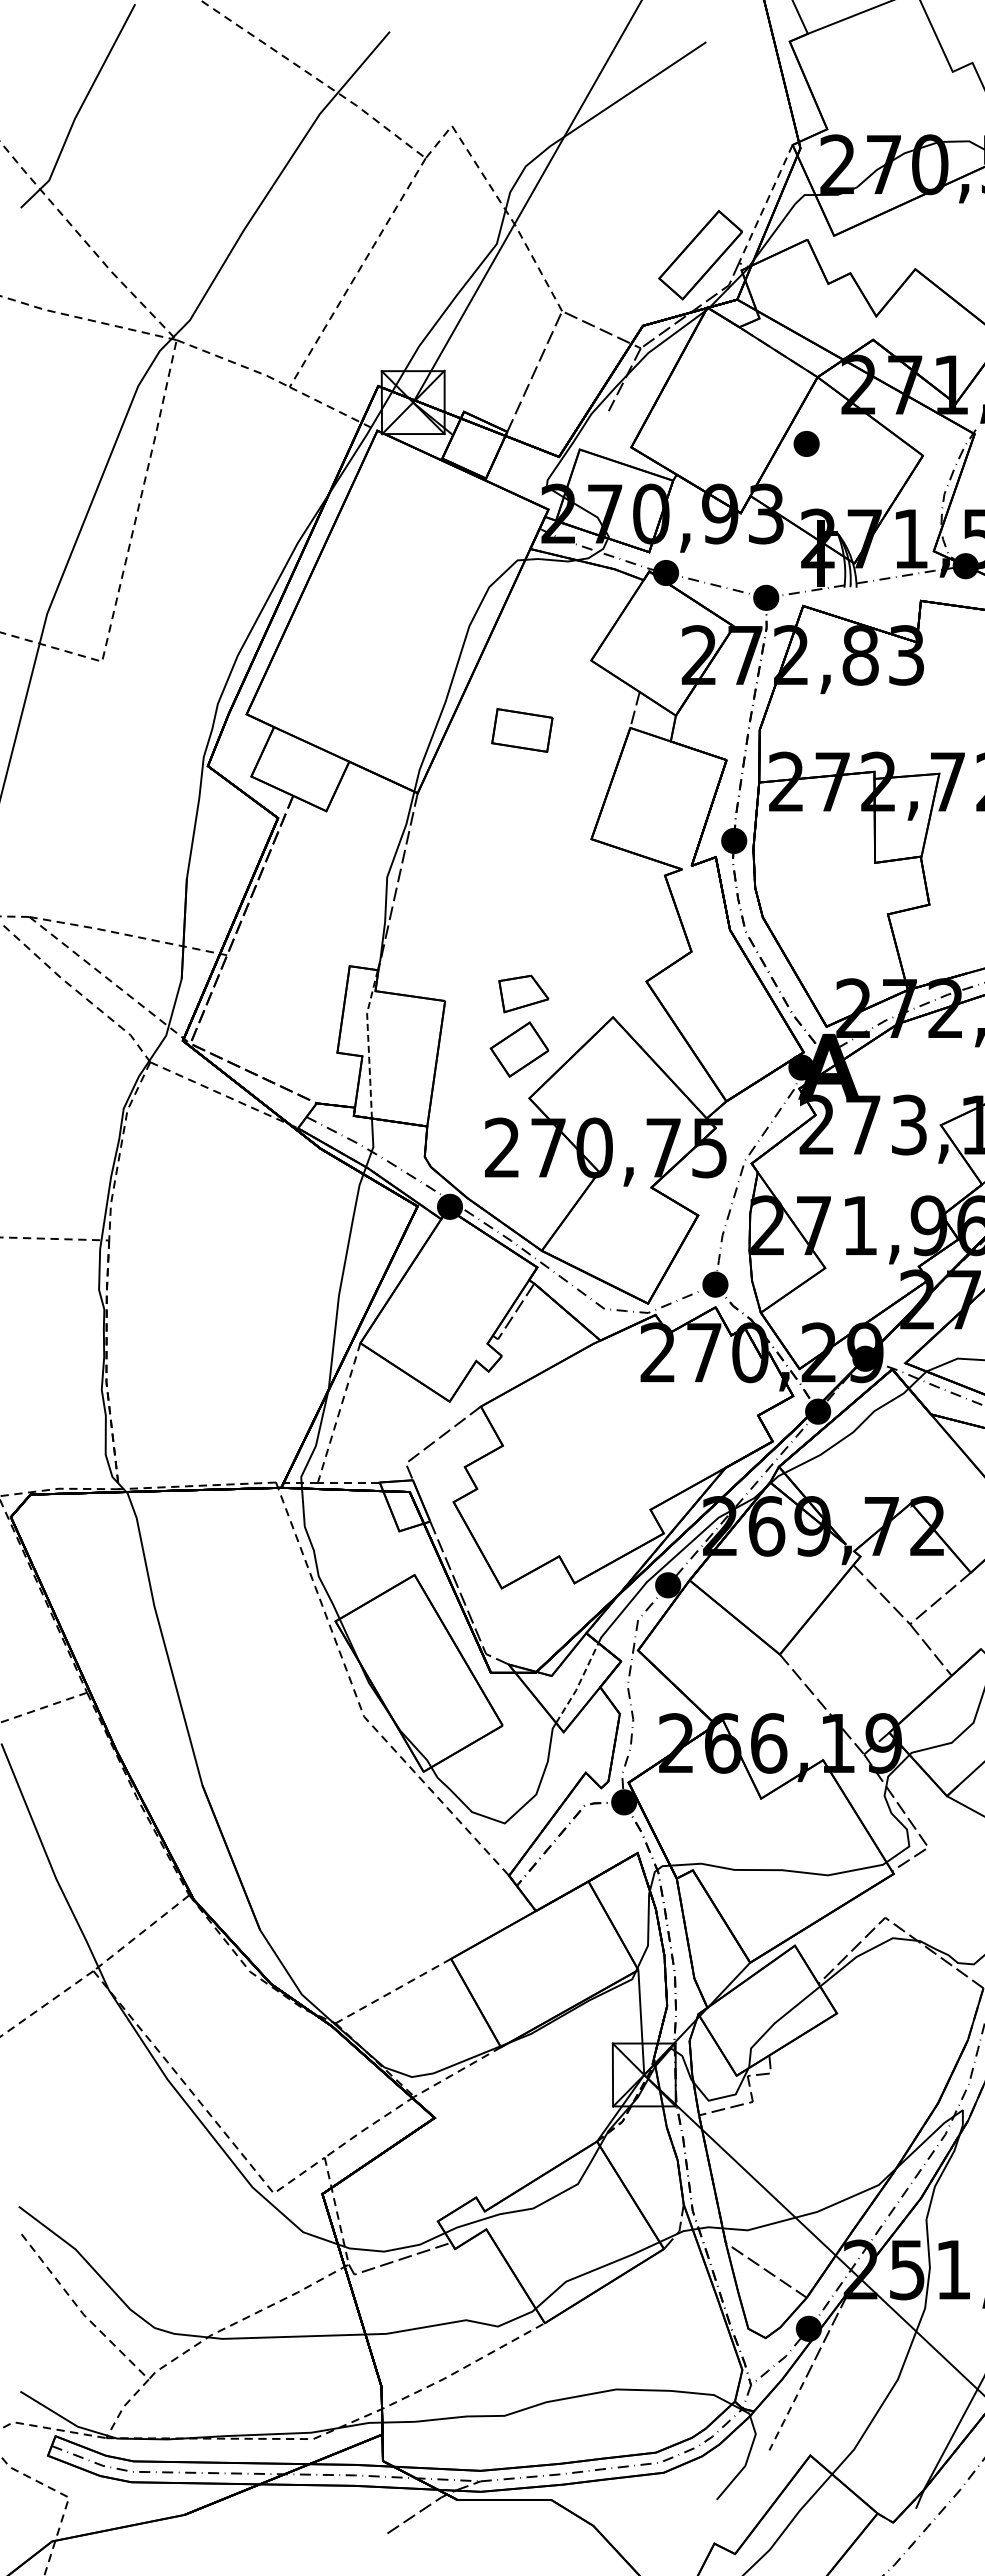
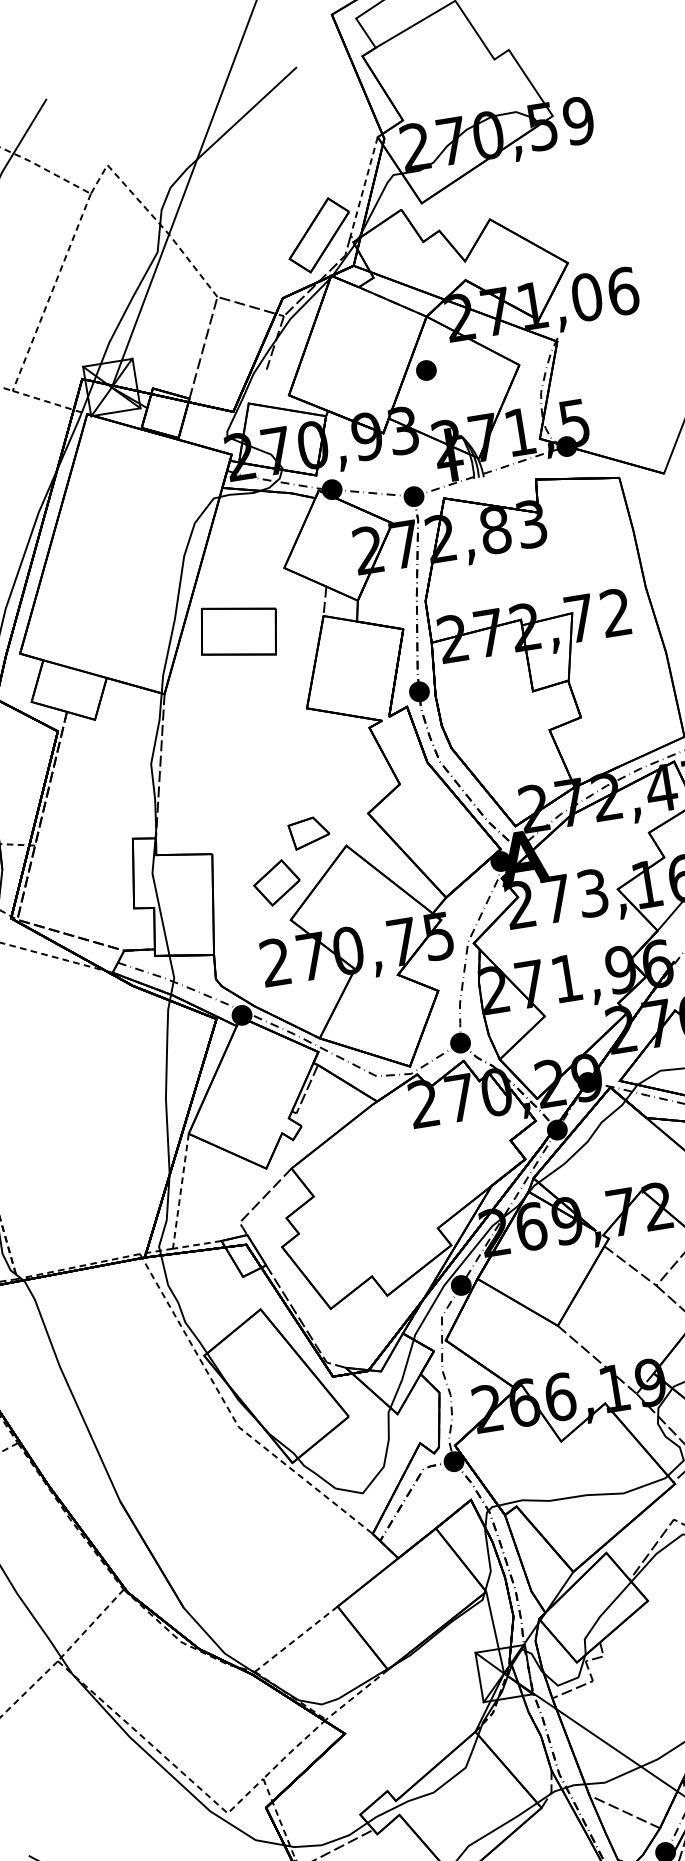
part: (522, 730) -> (239, 631), size x1.67
part: (523, 993) -> (309, 832), moved
line: (368, 1044) -> (157, 897), dashed -> solid
line: (578, 1684) -> (403, 1374), dashed -> solid

